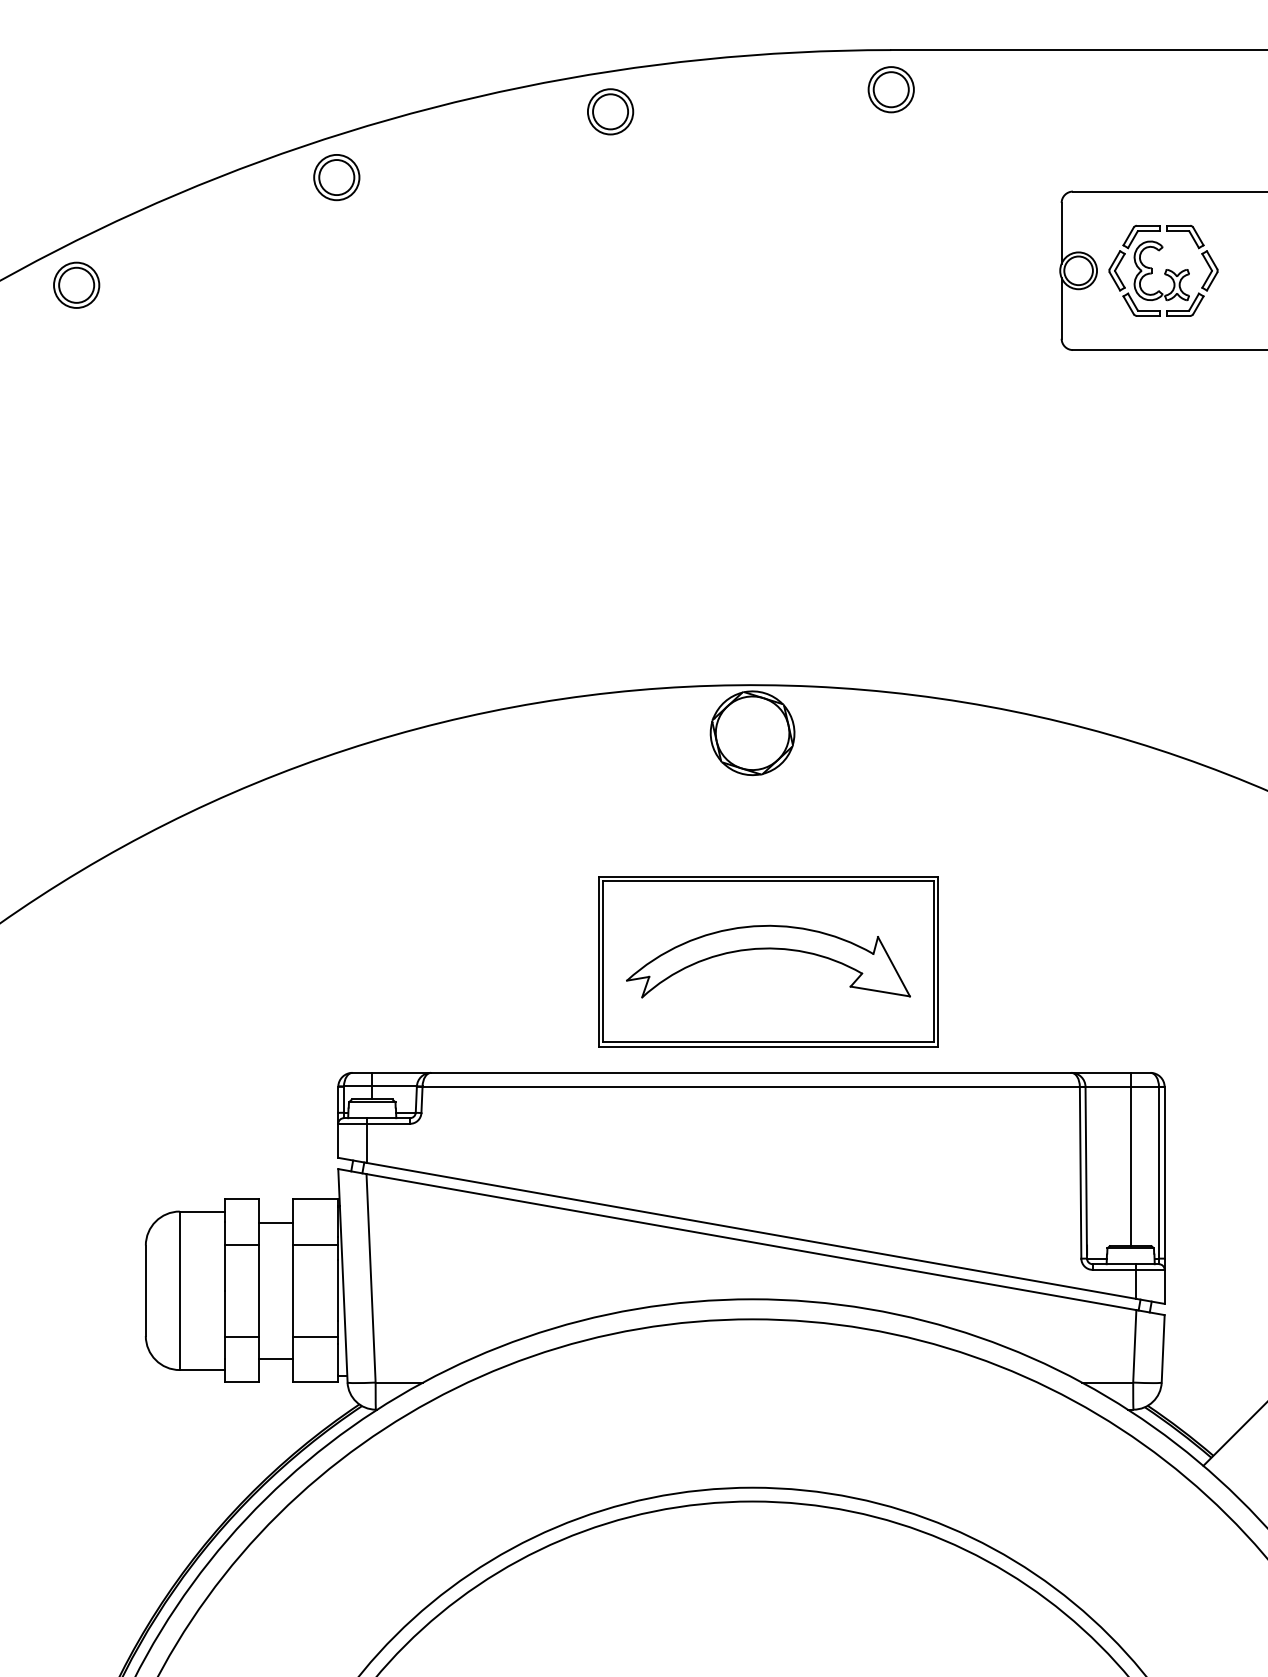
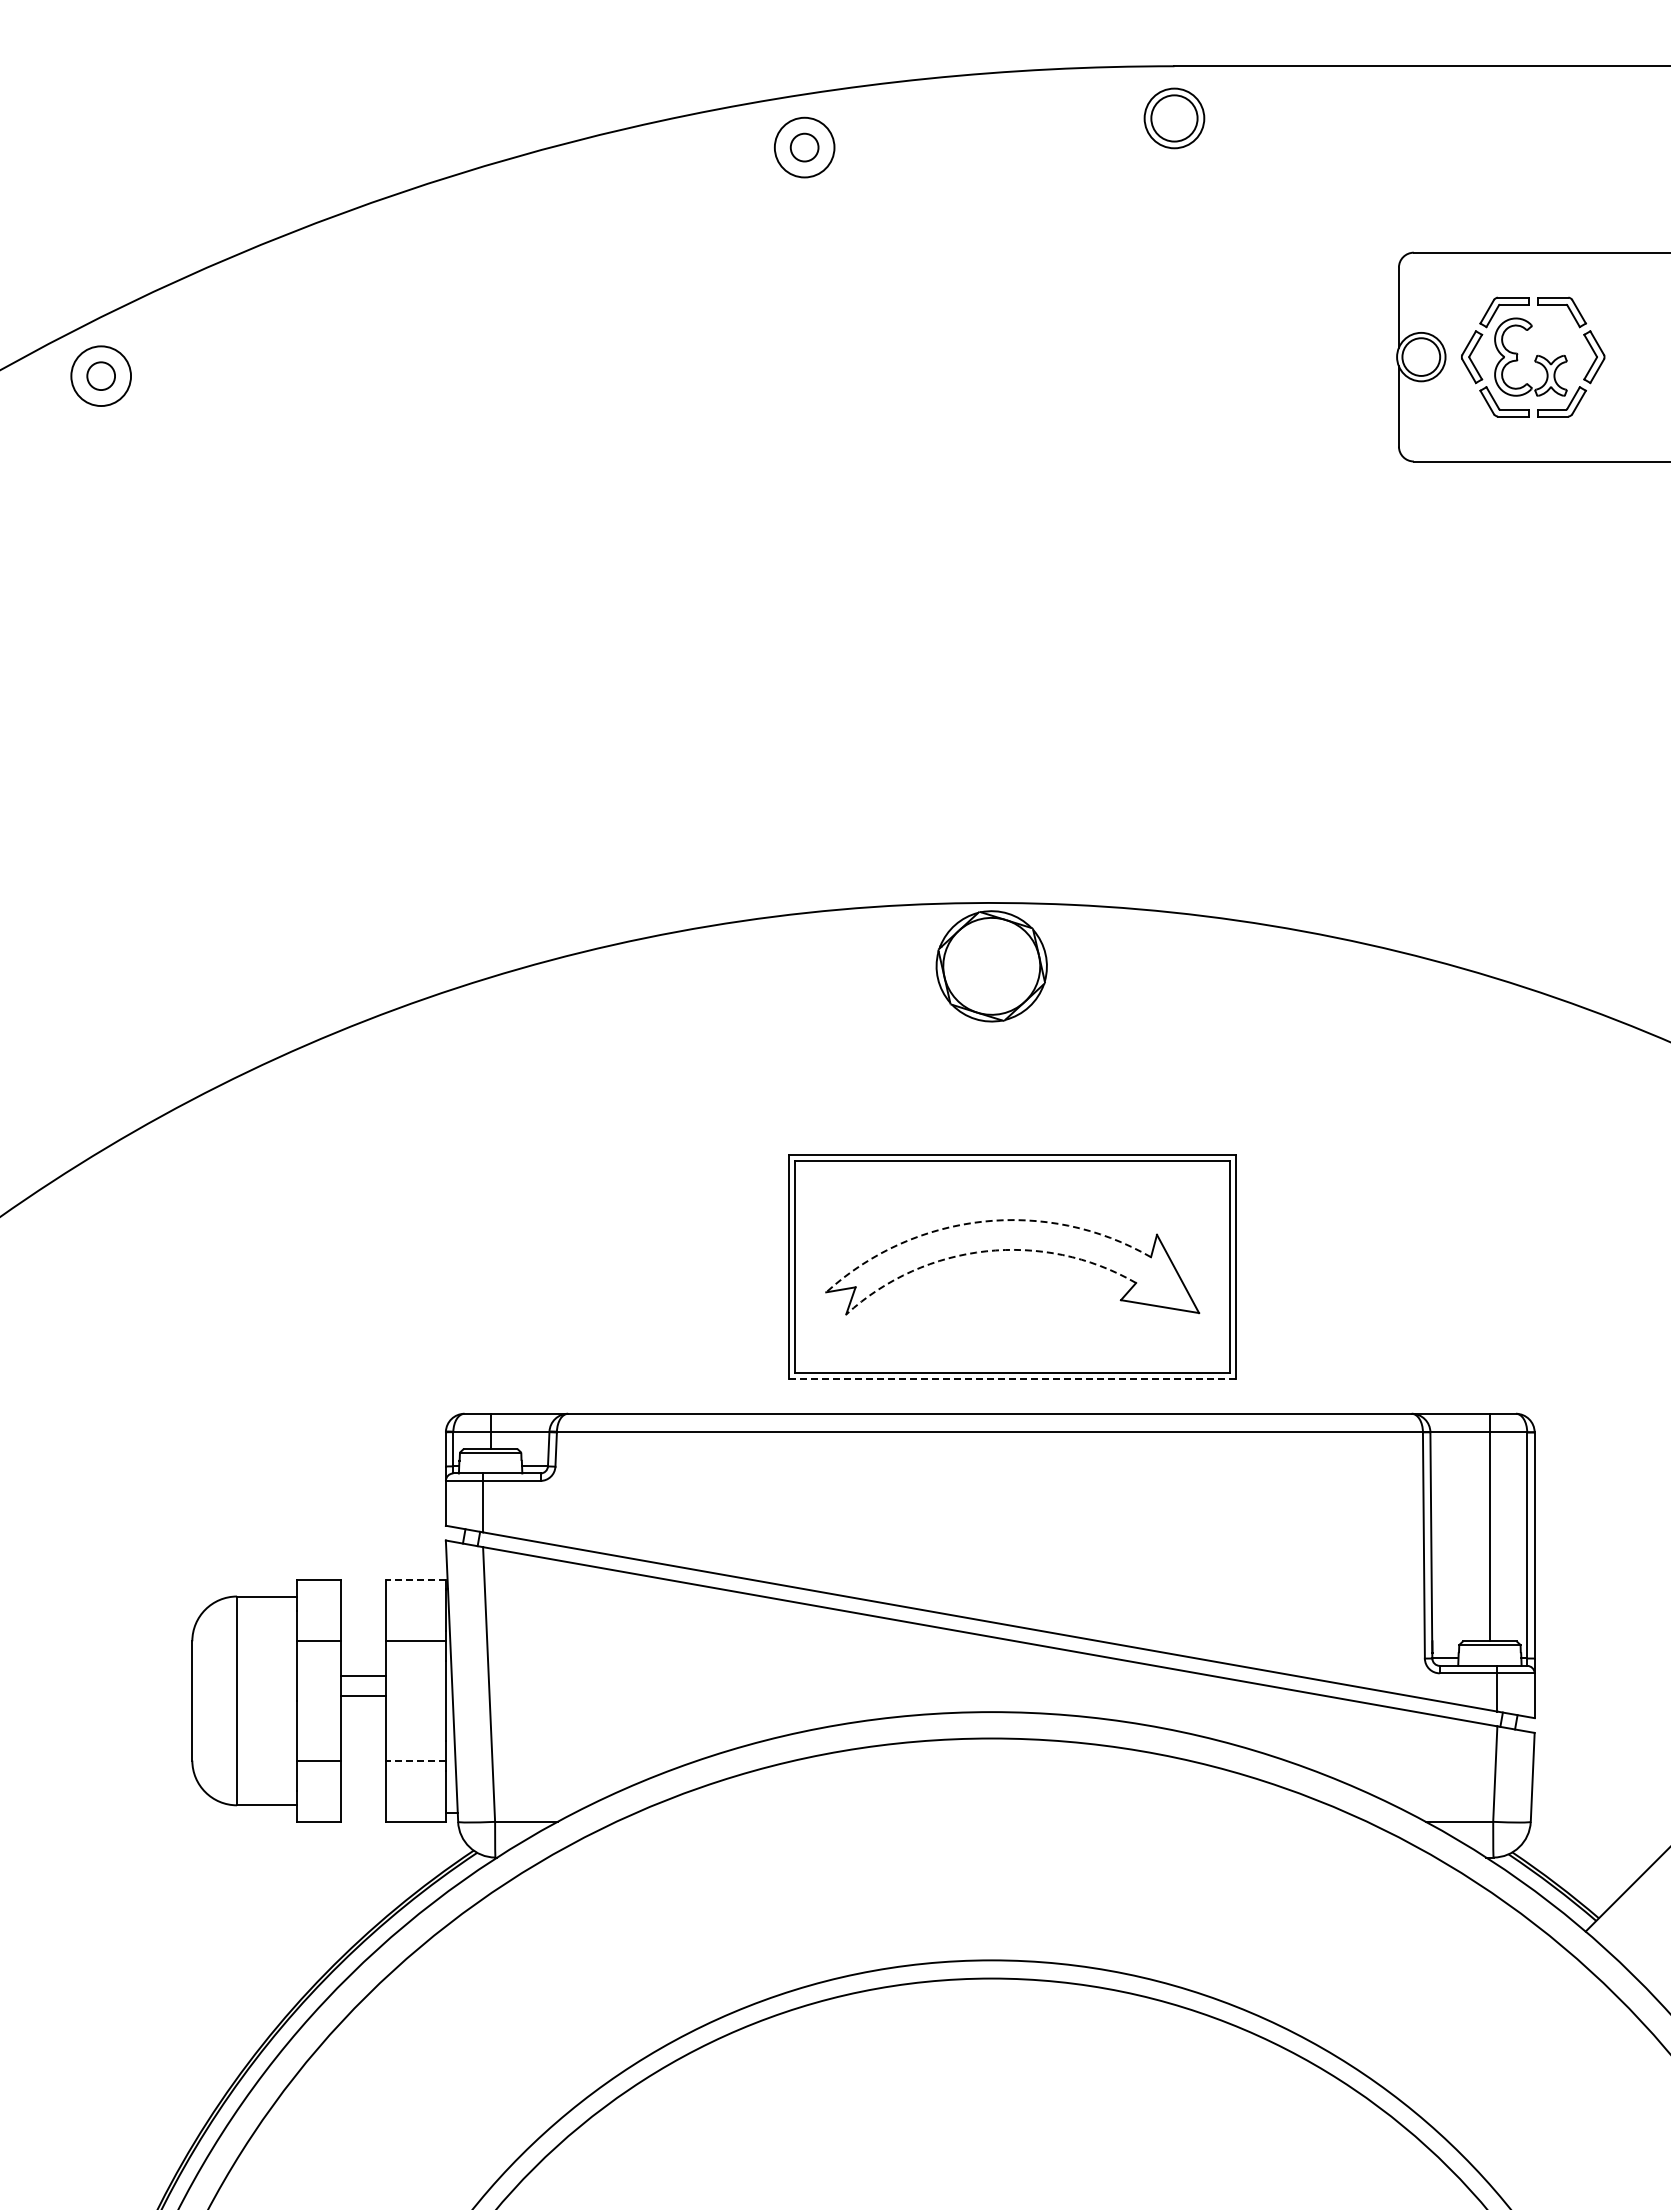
circle: (610, 111) -> (804, 147), size x0.6
part: (336, 177) -> (443, 233), removed
circle: (76, 285) -> (101, 376), size x0.6
arc: (745, 926) -> (982, 1221), solid -> dashed
arc: (748, 949) -> (986, 1251), solid -> dashed
line: (768, 1046) -> (1012, 1379), solid -> dashed
line: (315, 1199) -> (416, 1580), solid -> dashed
line: (275, 1222) -> (363, 1676), moved
line: (315, 1336) -> (416, 1761), solid -> dashed
line: (275, 1358) -> (363, 1696), moved

